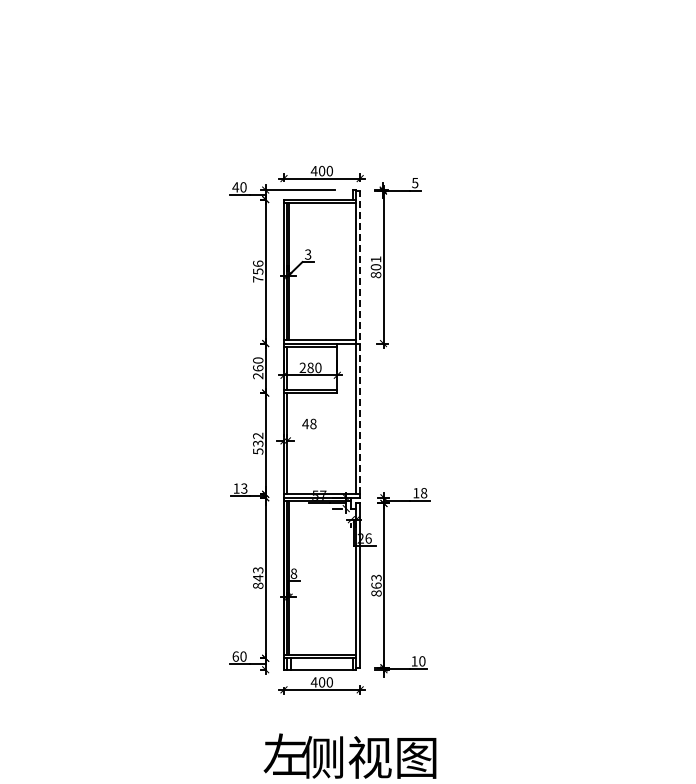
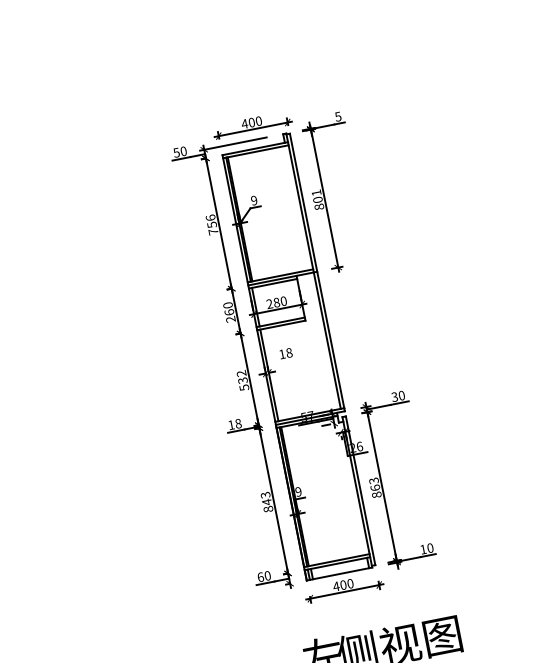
text: (235, 187) -> (176, 152), 40 -> 50
text: (308, 254) -> (254, 200), 3 -> 9
line: (360, 342) -> (317, 270), dashed -> solid
text: (305, 424) -> (282, 354), 48 -> 18
text: (244, 488) -> (238, 423), 13 -> 18
text: (420, 493) -> (398, 396), 18 -> 30
text: (293, 573) -> (298, 491), 8 -> 9

